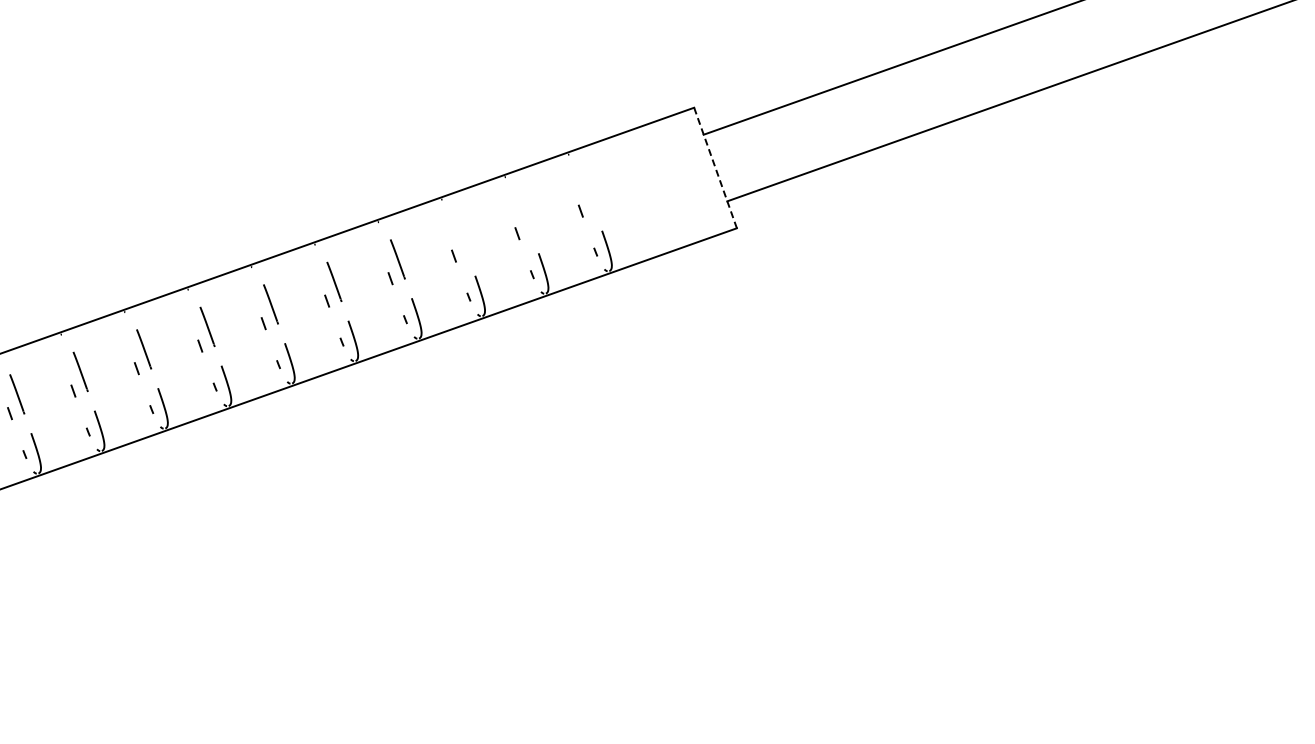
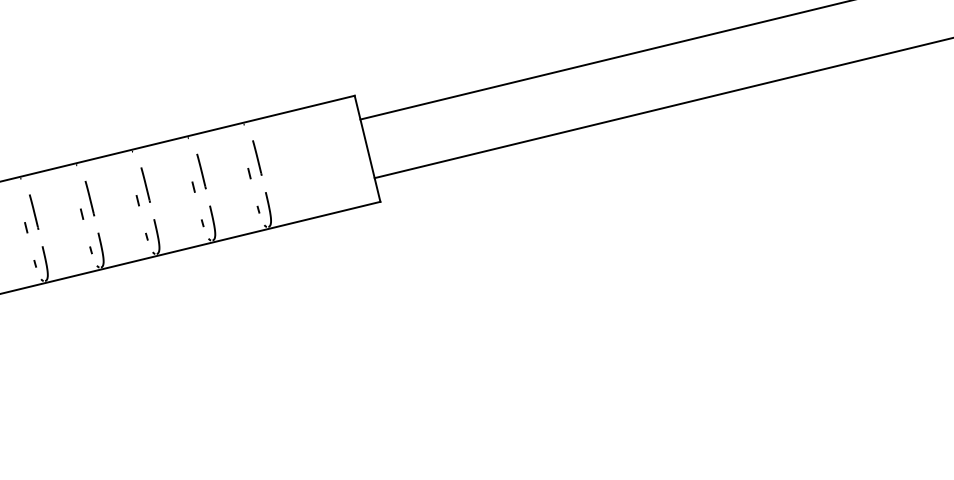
line: (715, 168) -> (367, 149), dashed -> solid
line: (588, 191) -> (257, 157), added
line: (524, 214) -> (201, 171), added
line: (461, 236) -> (145, 184), added

